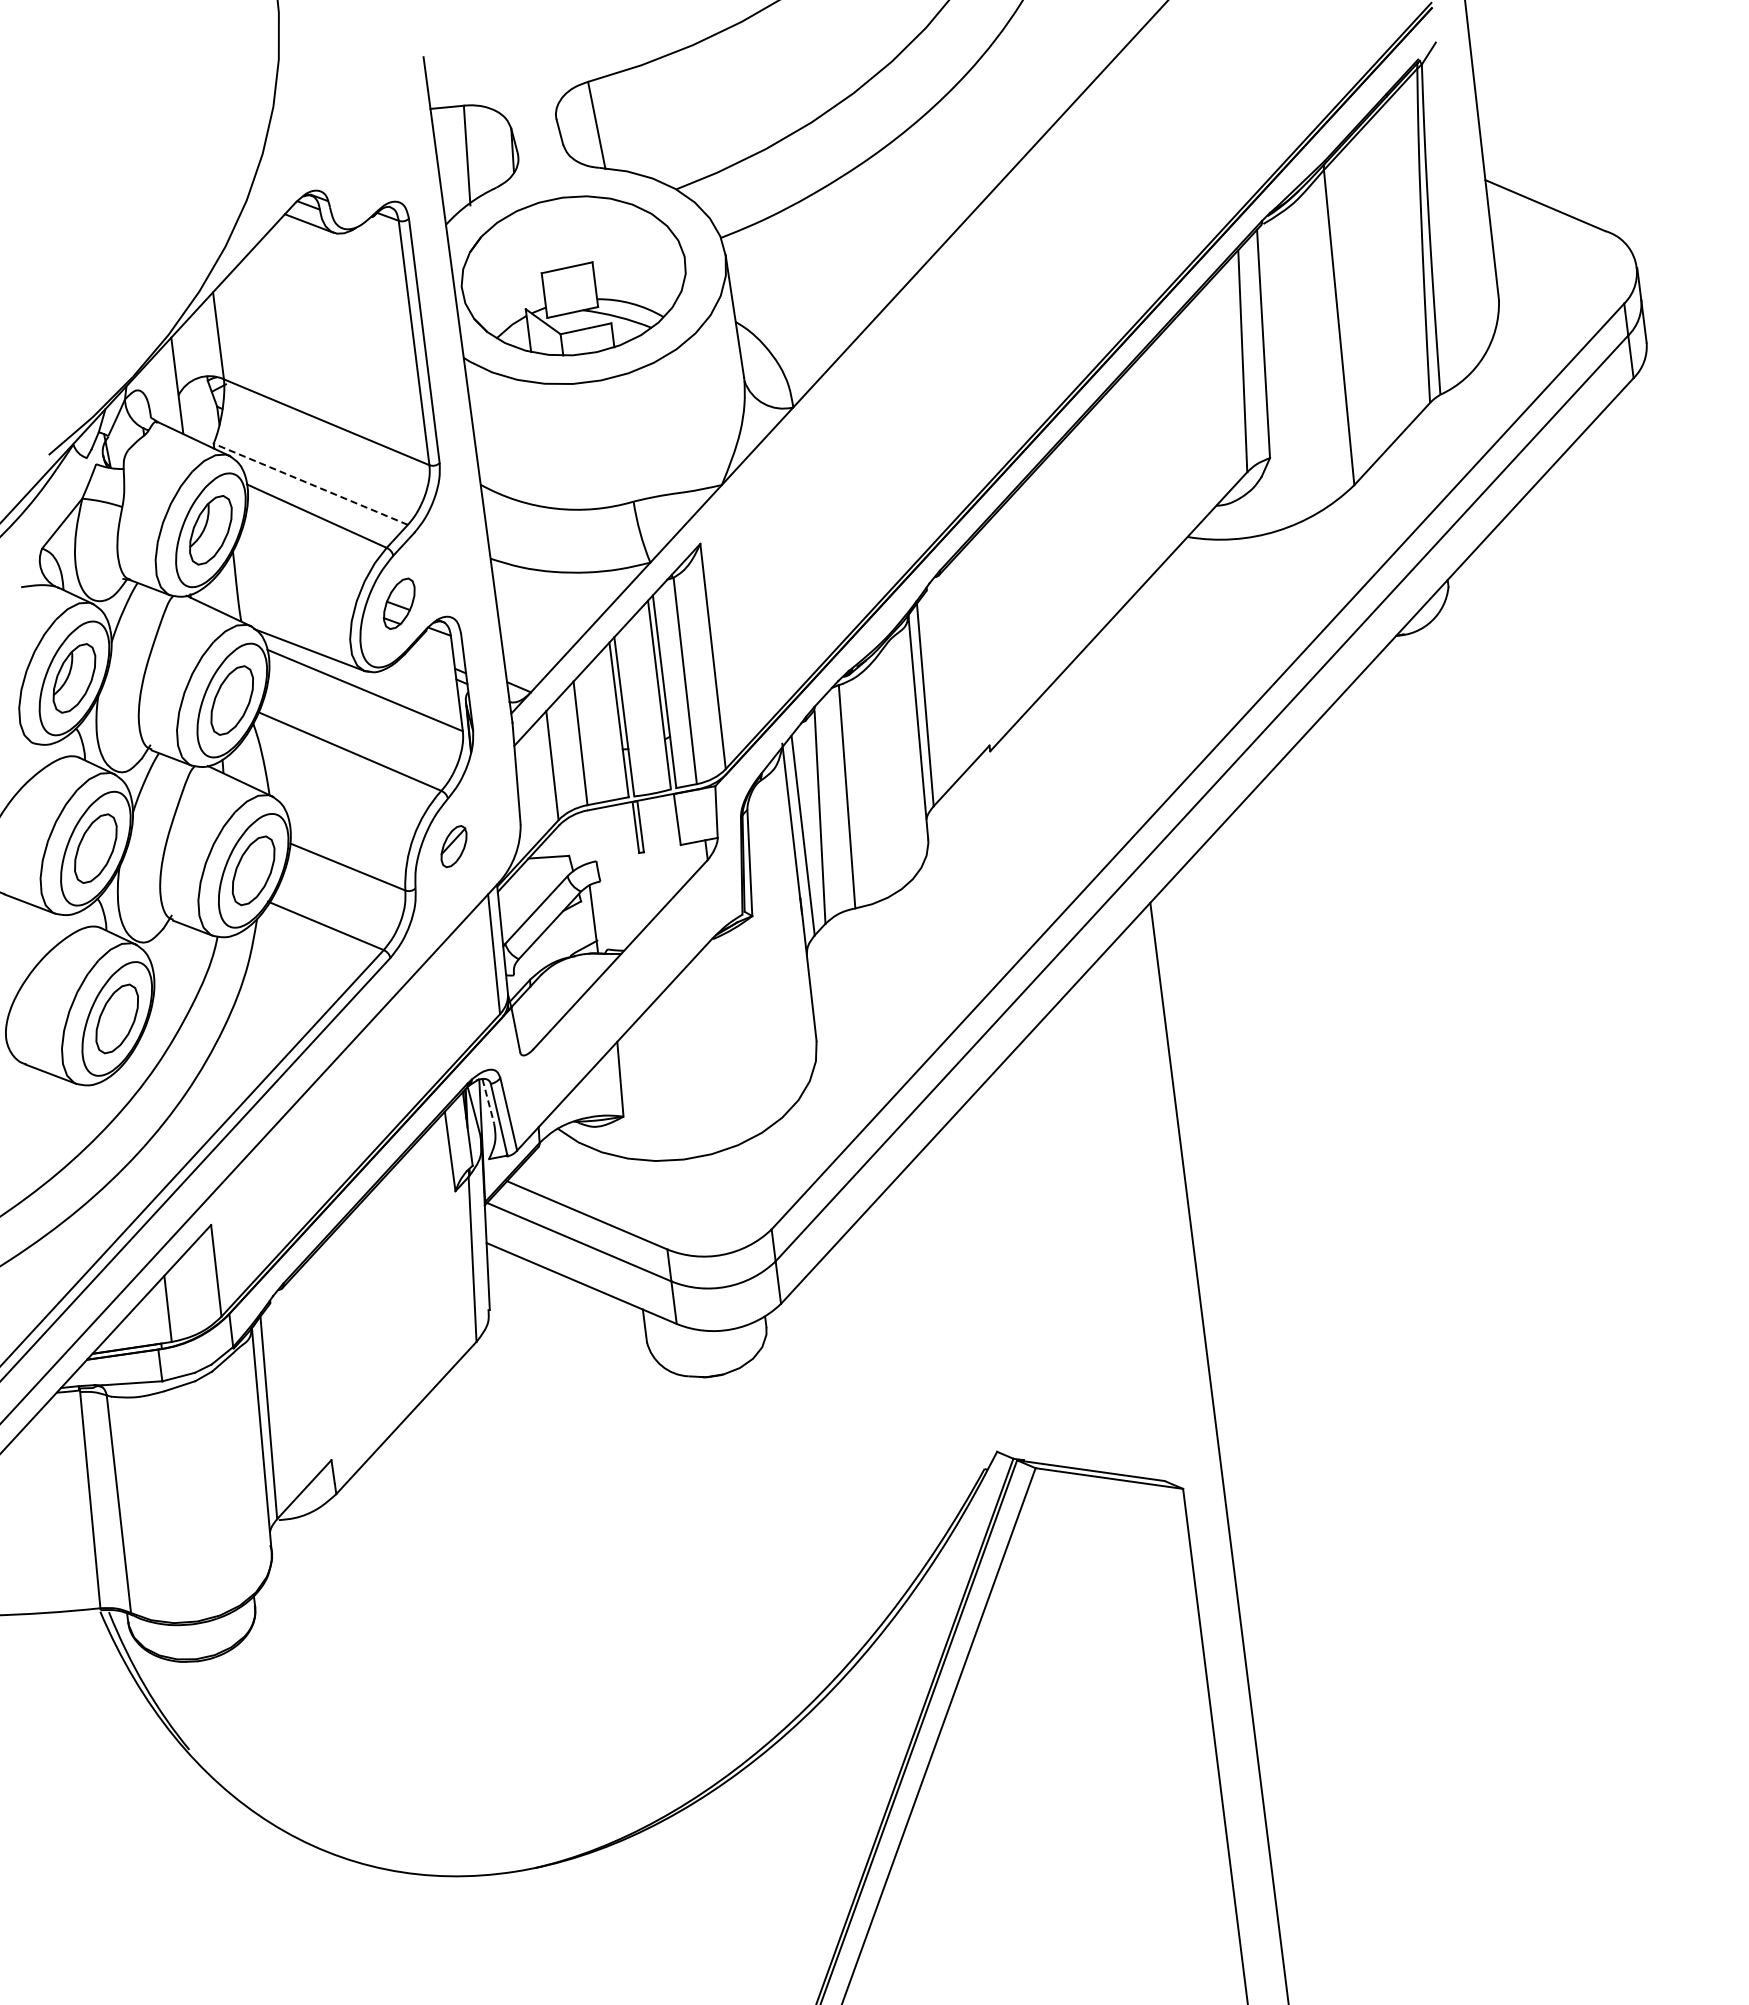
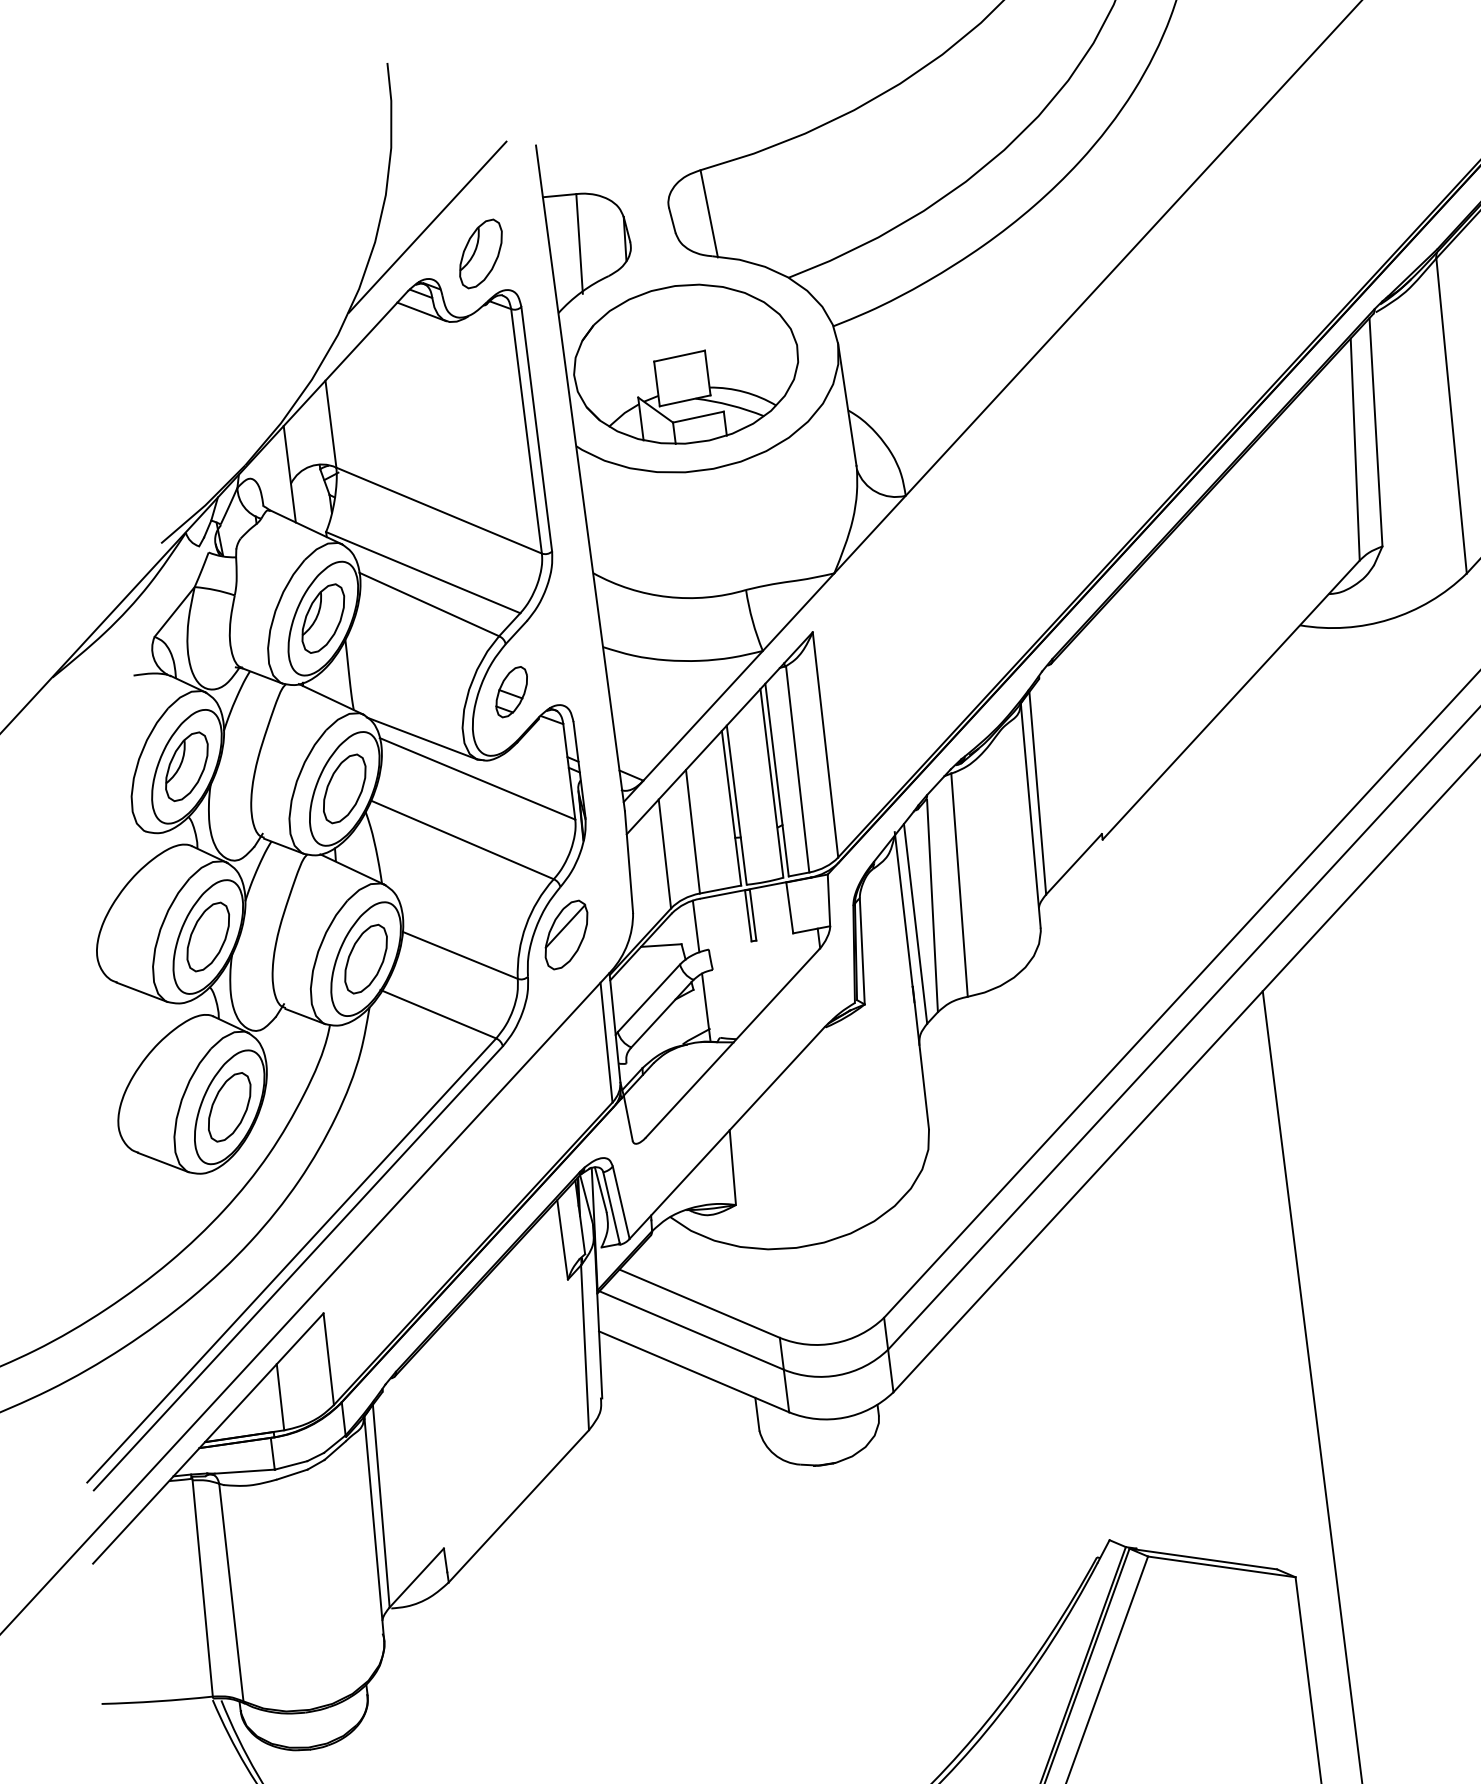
line: (315, 138) -> (427, 226), added
part: (368, 165) -> (480, 253), added
line: (310, 484) -> (422, 572), dashed -> solid
line: (583, 837) -> (695, 925), added
part: (453, 846) -> (565, 934), size x1.67
line: (488, 1101) -> (600, 1189), dashed -> solid

